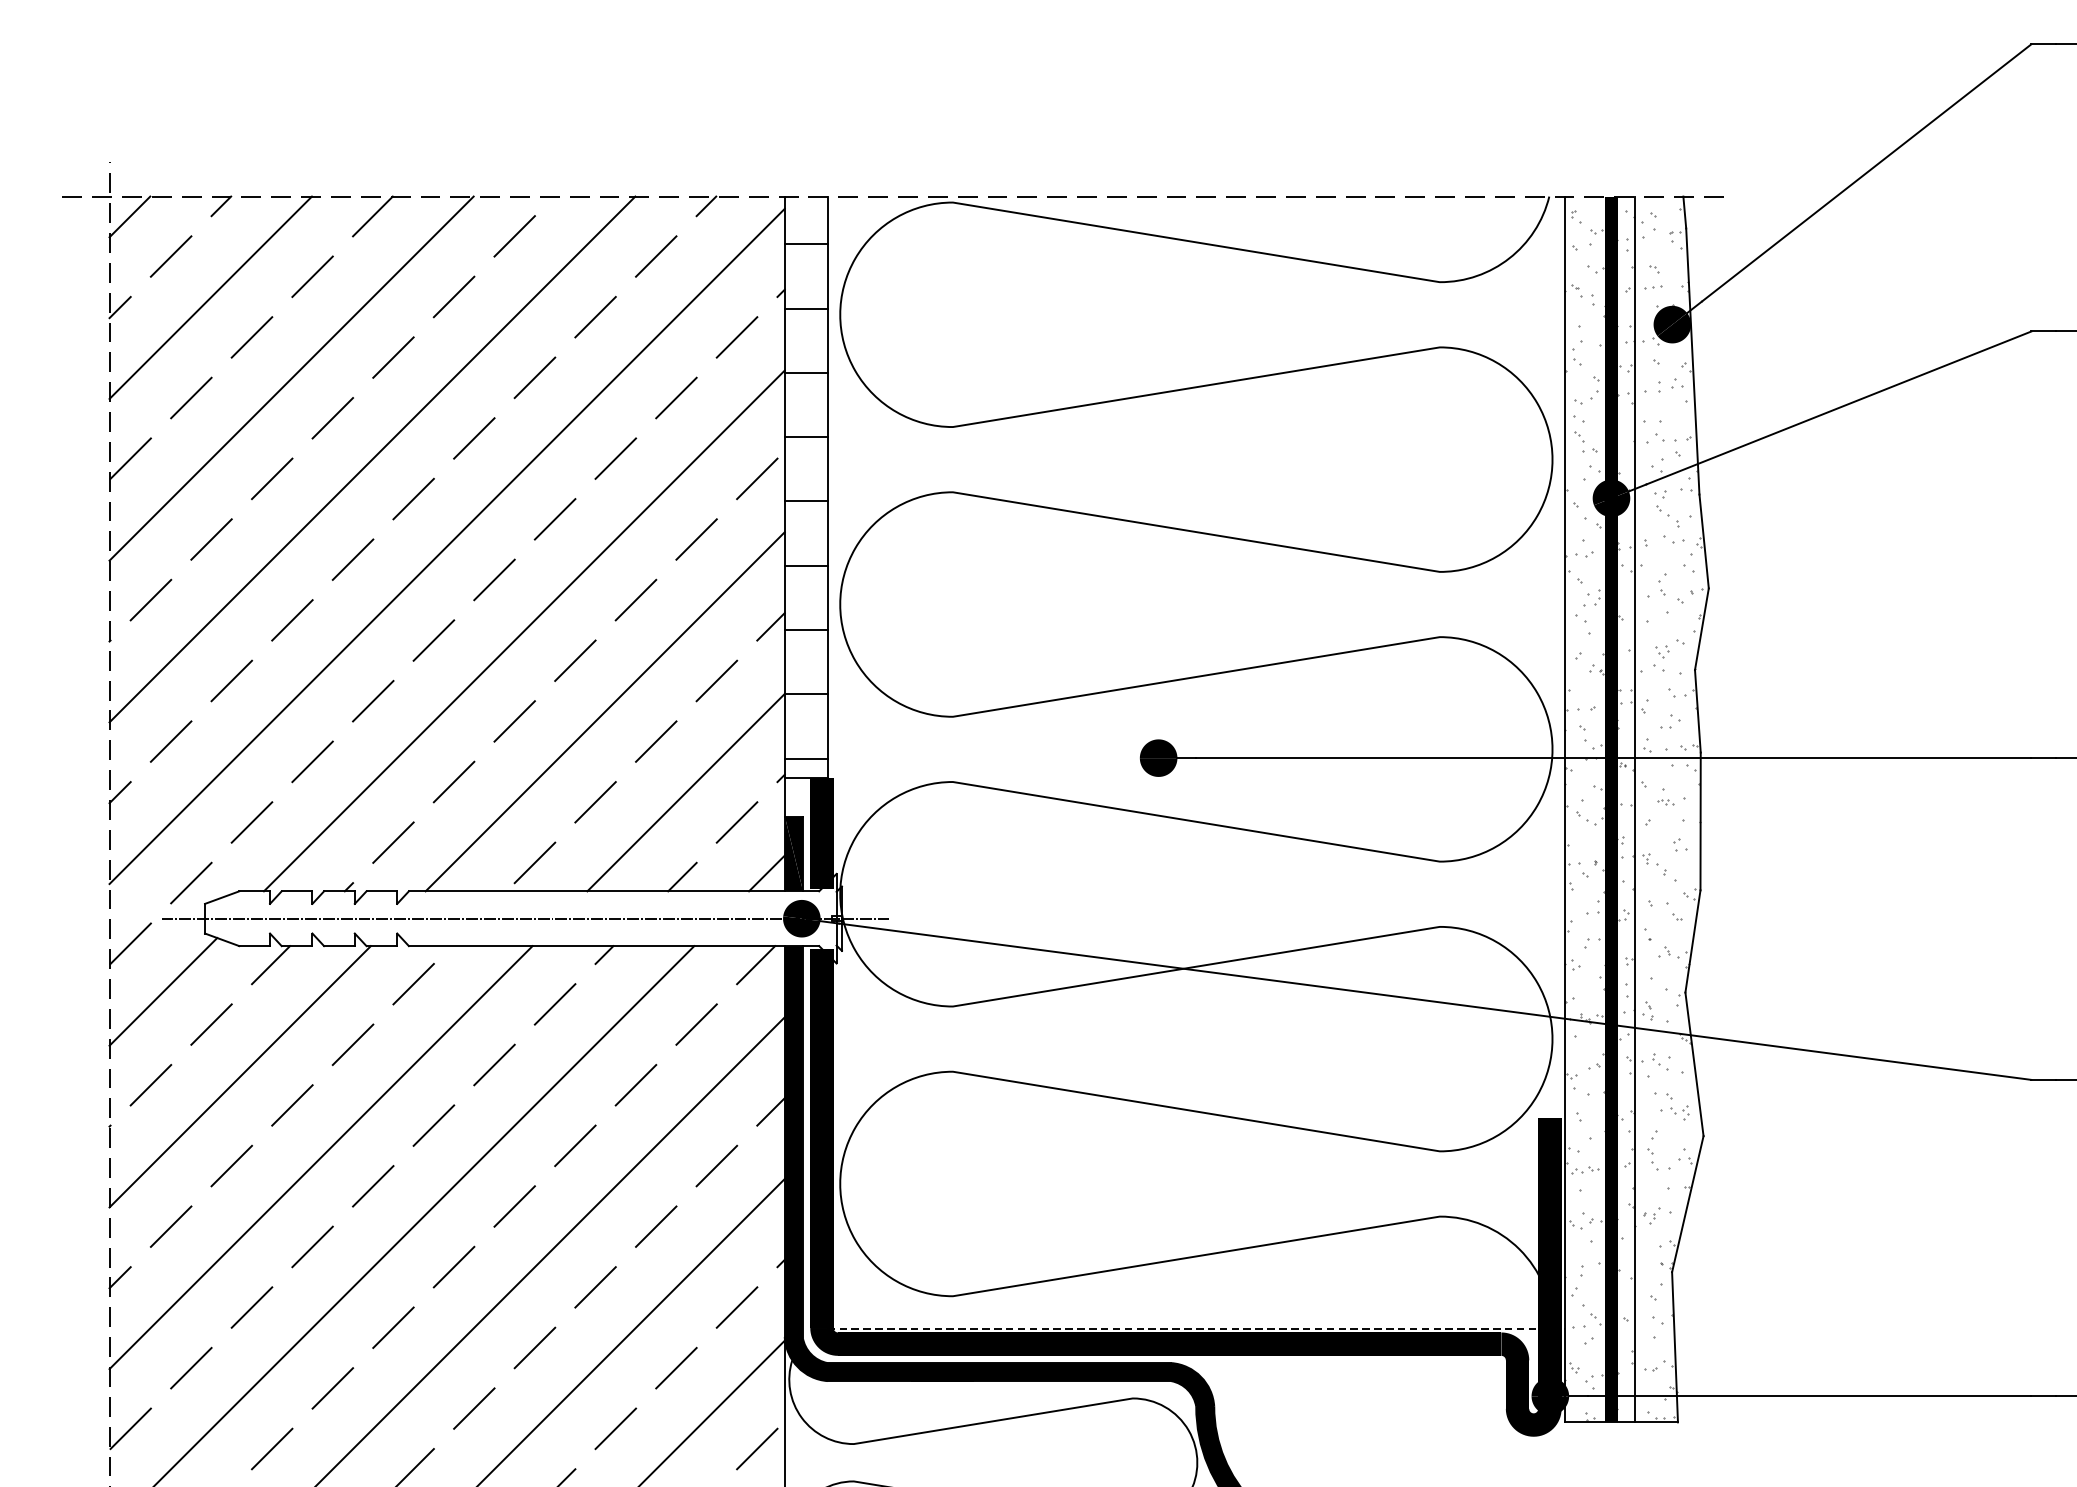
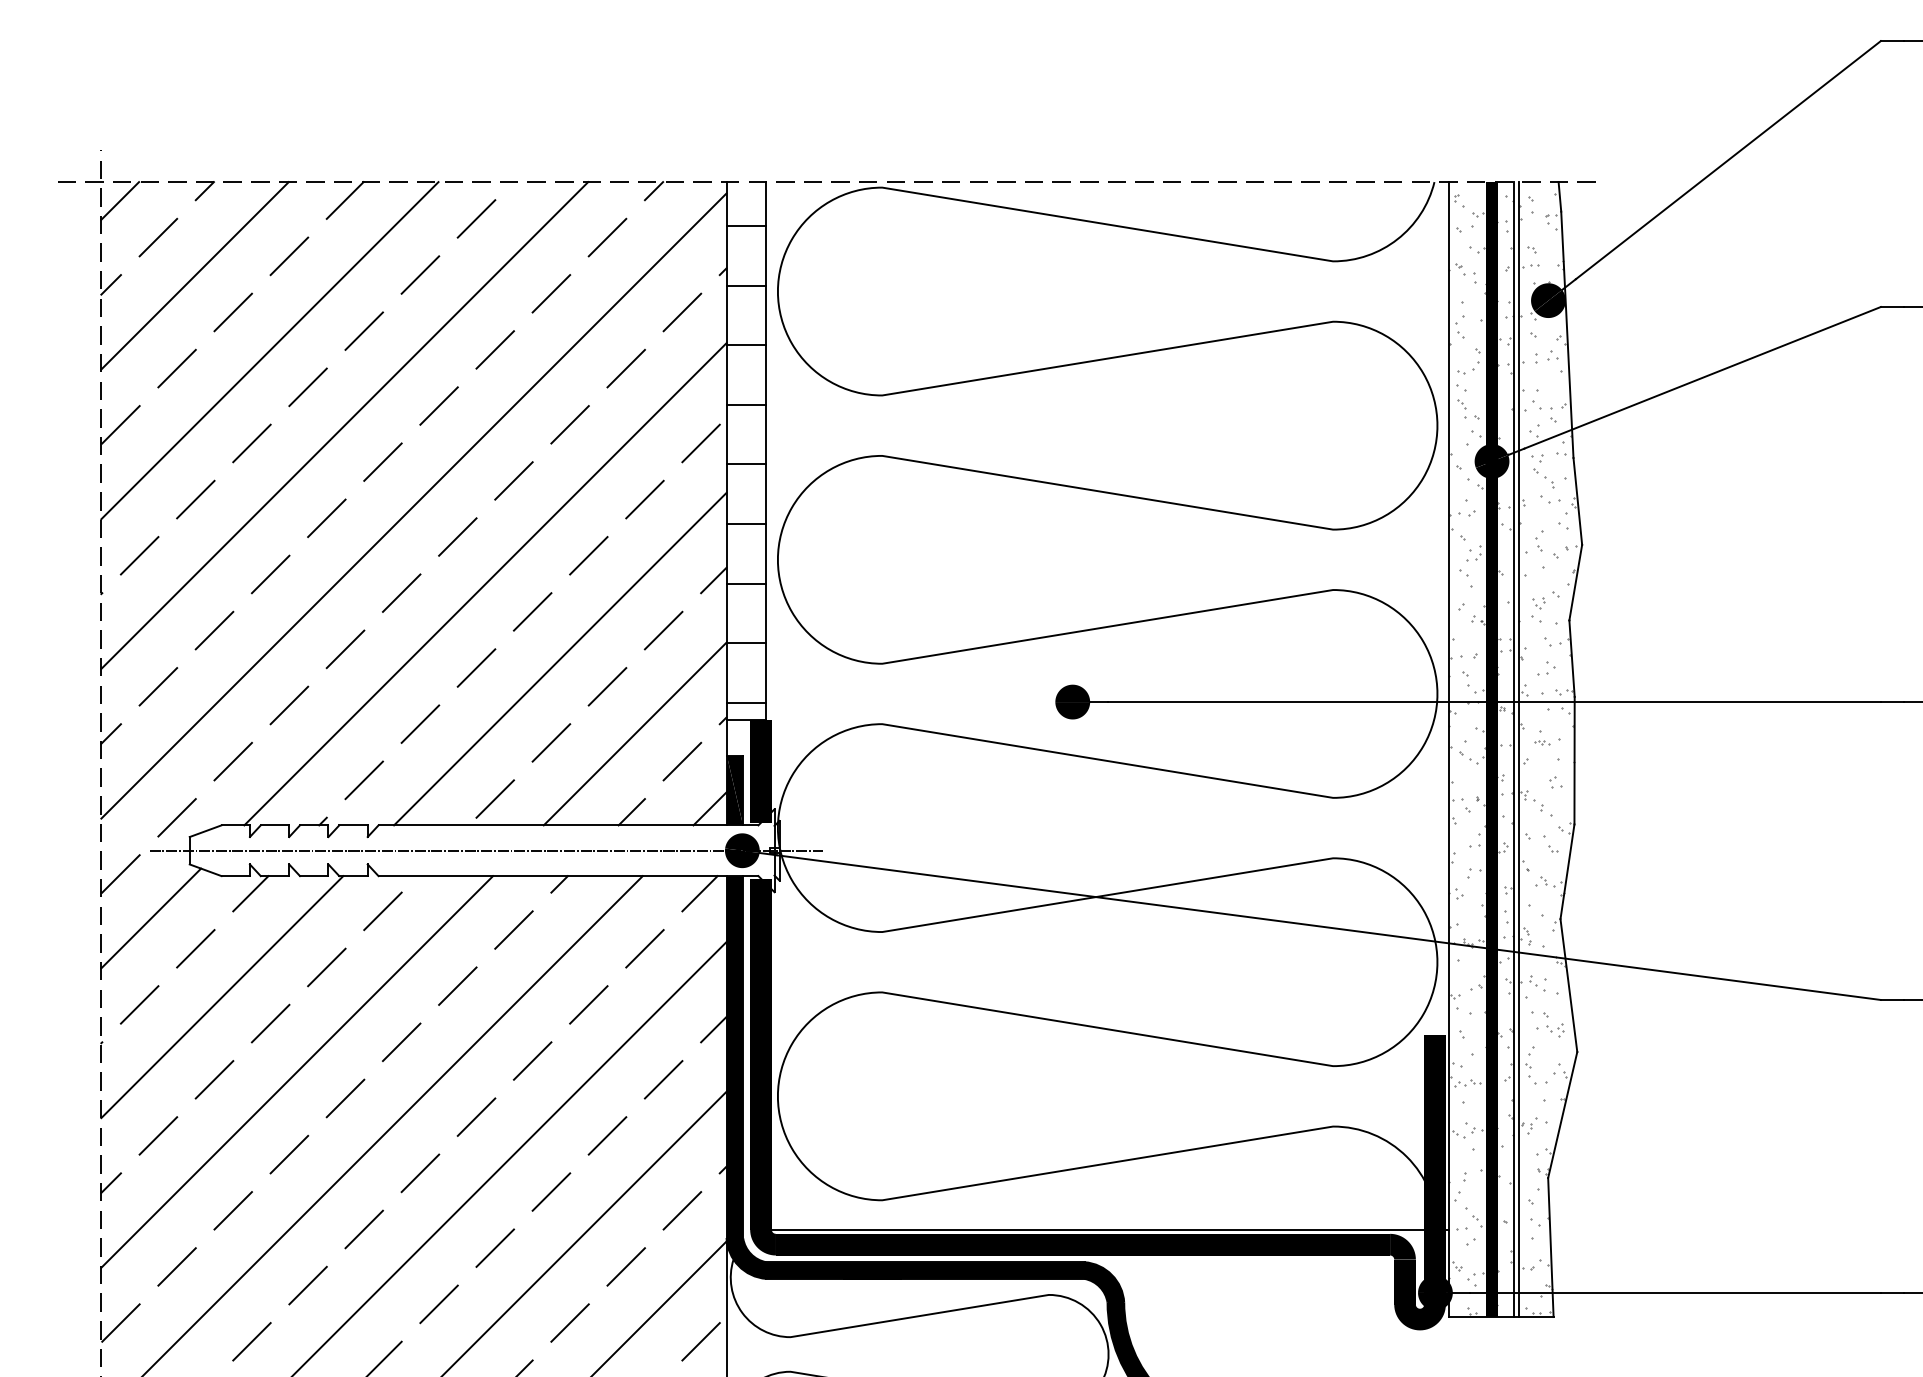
line: (1641, 809) -> (1519, 749), added
line: (1196, 1328) -> (1107, 1230), dashed -> solid

